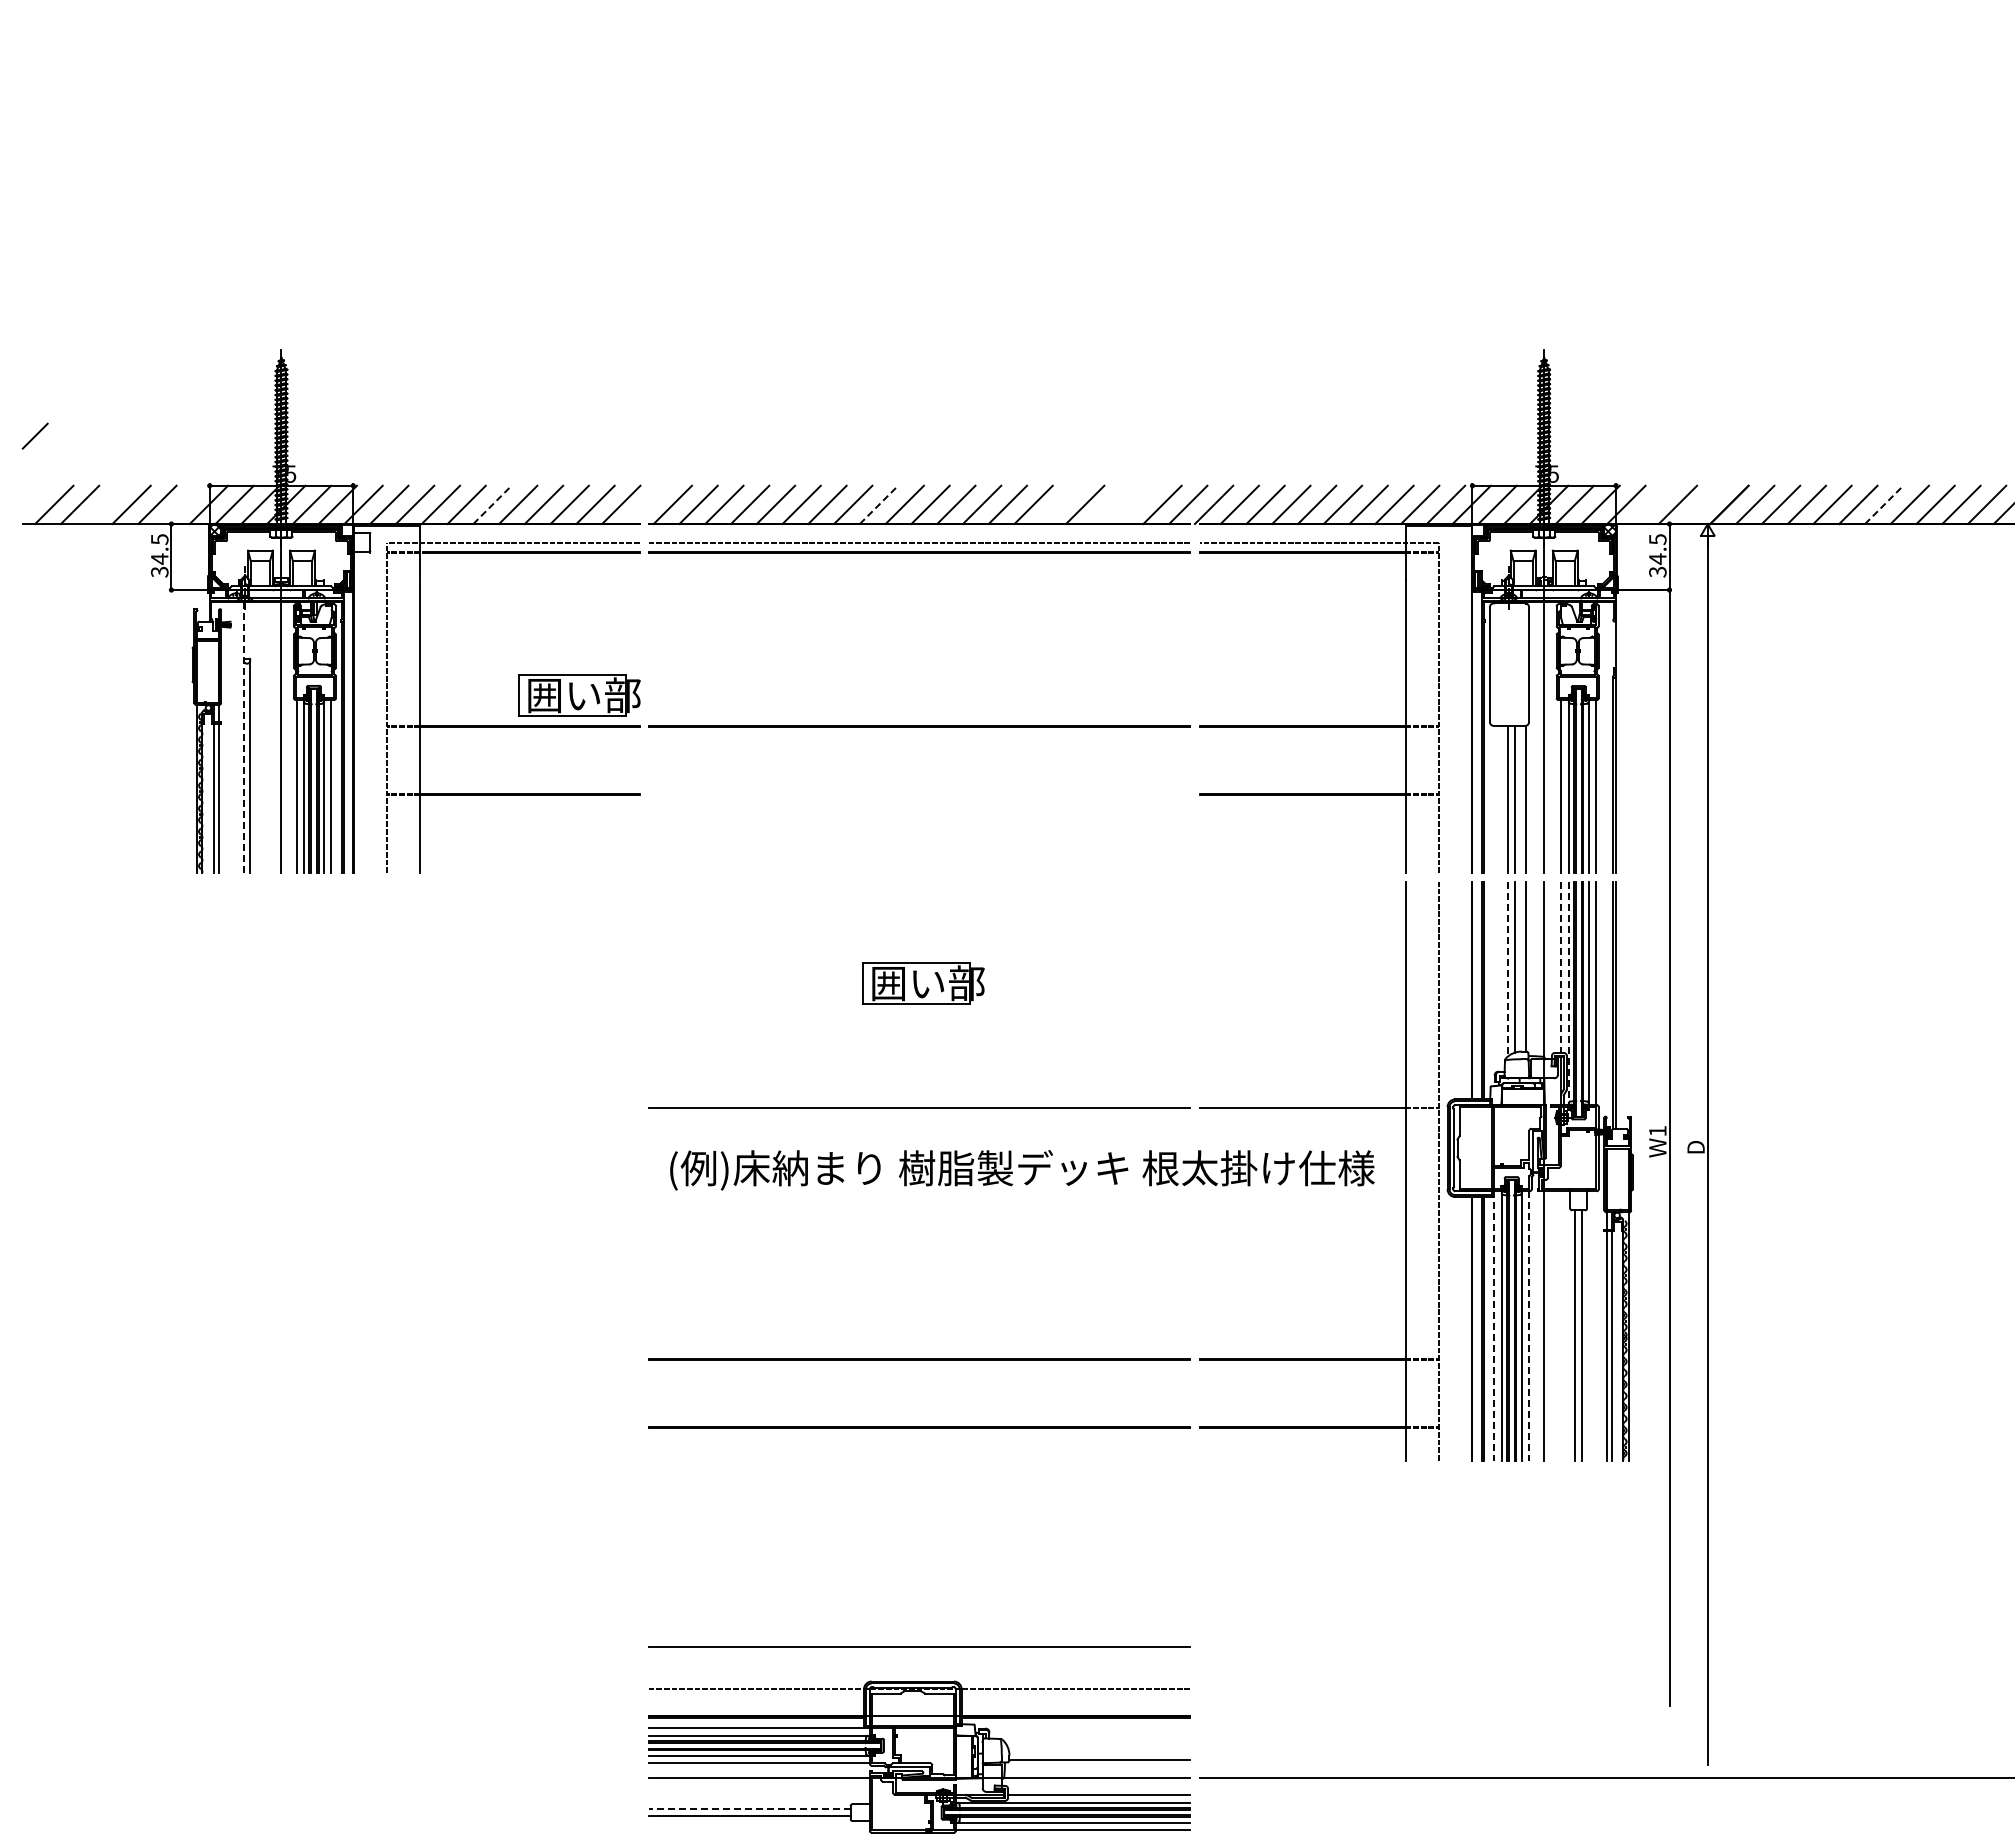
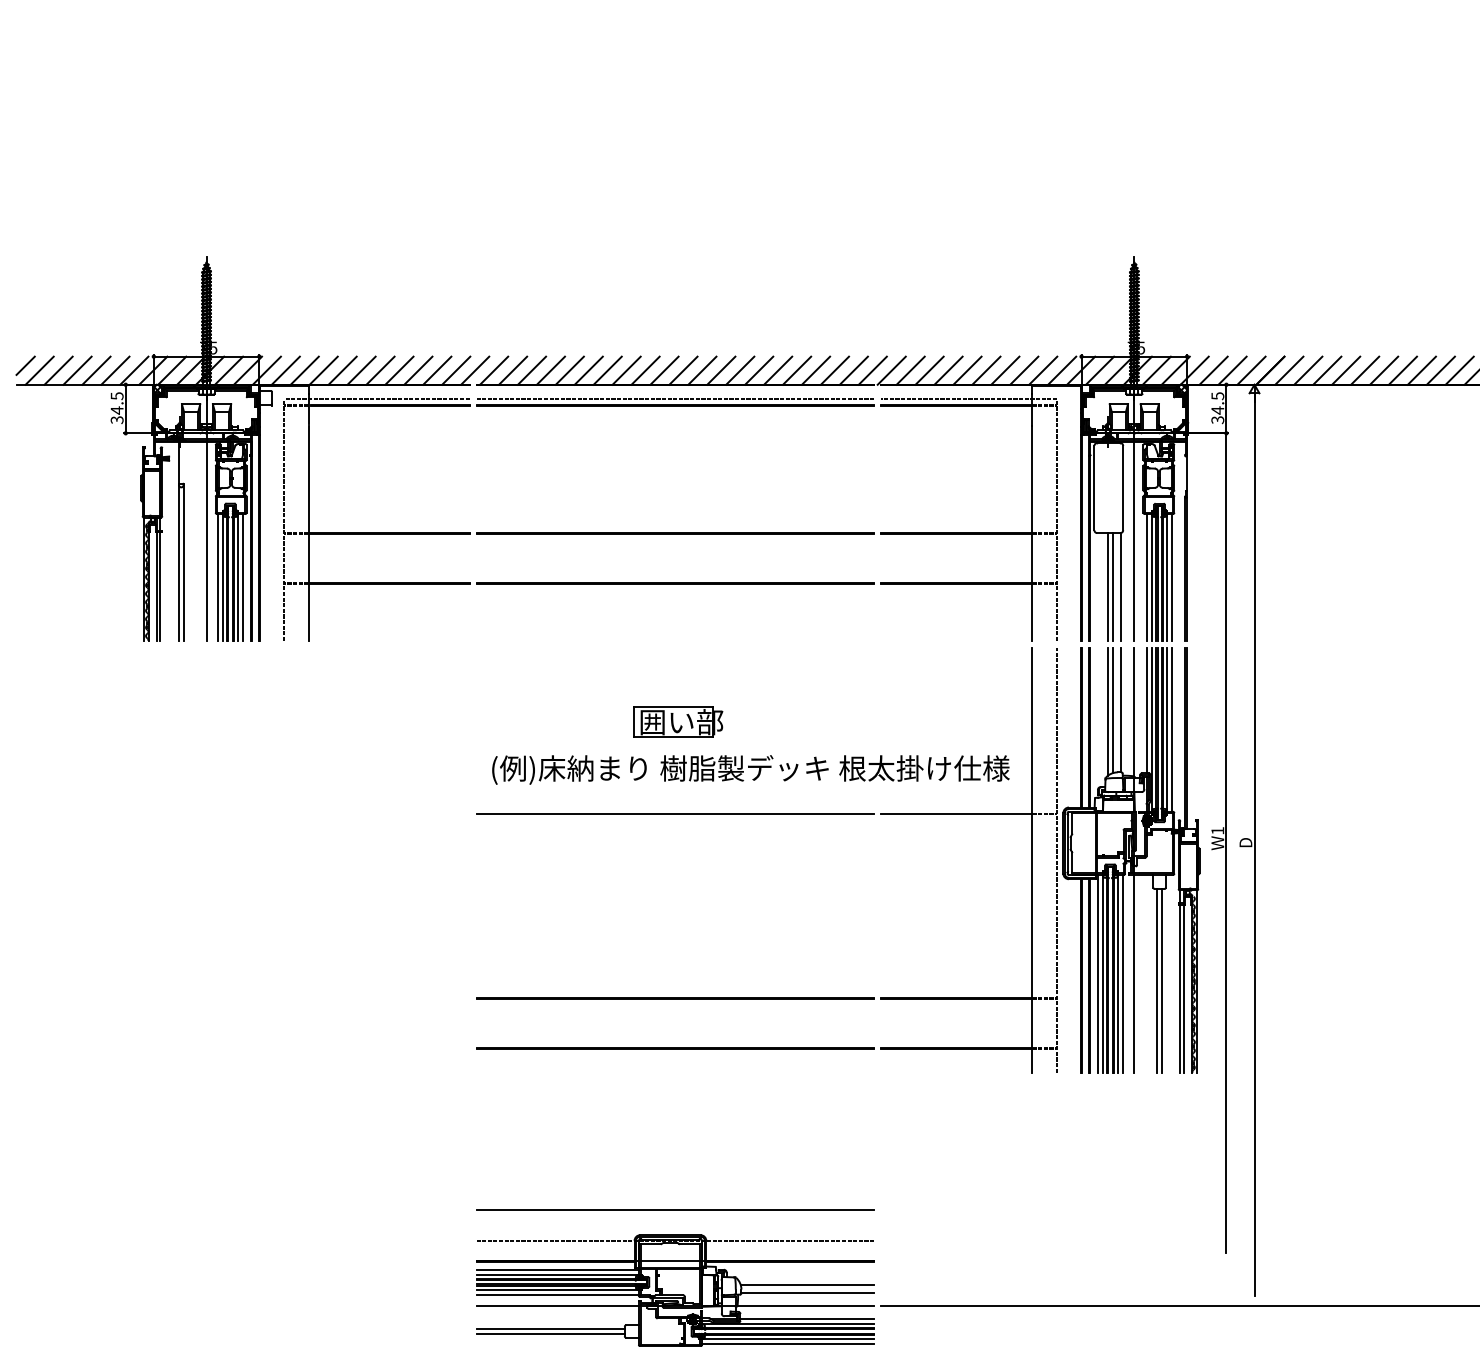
line: (34, 435) -> (25, 365), moved
line: (105, 504) -> (77, 370), added
line: (183, 504) -> (134, 370), added
line: (492, 504) -> (361, 370), dashed -> solid
line: (646, 504) -> (474, 370), added
line: (879, 504) -> (645, 370), dashed -> solid
line: (1059, 504) -> (778, 370), added
line: (1110, 504) -> (815, 370), added
line: (1136, 504) -> (834, 370), added
line: (1652, 504) -> (1213, 370), added
line: (1703, 504) -> (1251, 370), added
line: (1884, 504) -> (1384, 370), dashed -> solid
part: (579, 695) -> (425, 510), removed
line: (243, 737) -> (178, 541), dashed -> solid
line: (919, 794) -> (675, 583), added
line: (1561, 968) -> (1147, 711), dashed -> solid
line: (1508, 969) -> (1108, 712), dashed -> solid
line: (1568, 993) -> (1152, 729), dashed -> solid
text: (1022, 1170) -> (751, 770), moved
line: (1528, 1325) -> (1122, 973), dashed -> solid
line: (1494, 1326) -> (1097, 974), dashed -> solid
line: (1099, 1748) -> (807, 1284), added
line: (749, 1809) -> (550, 1329), dashed -> solid

